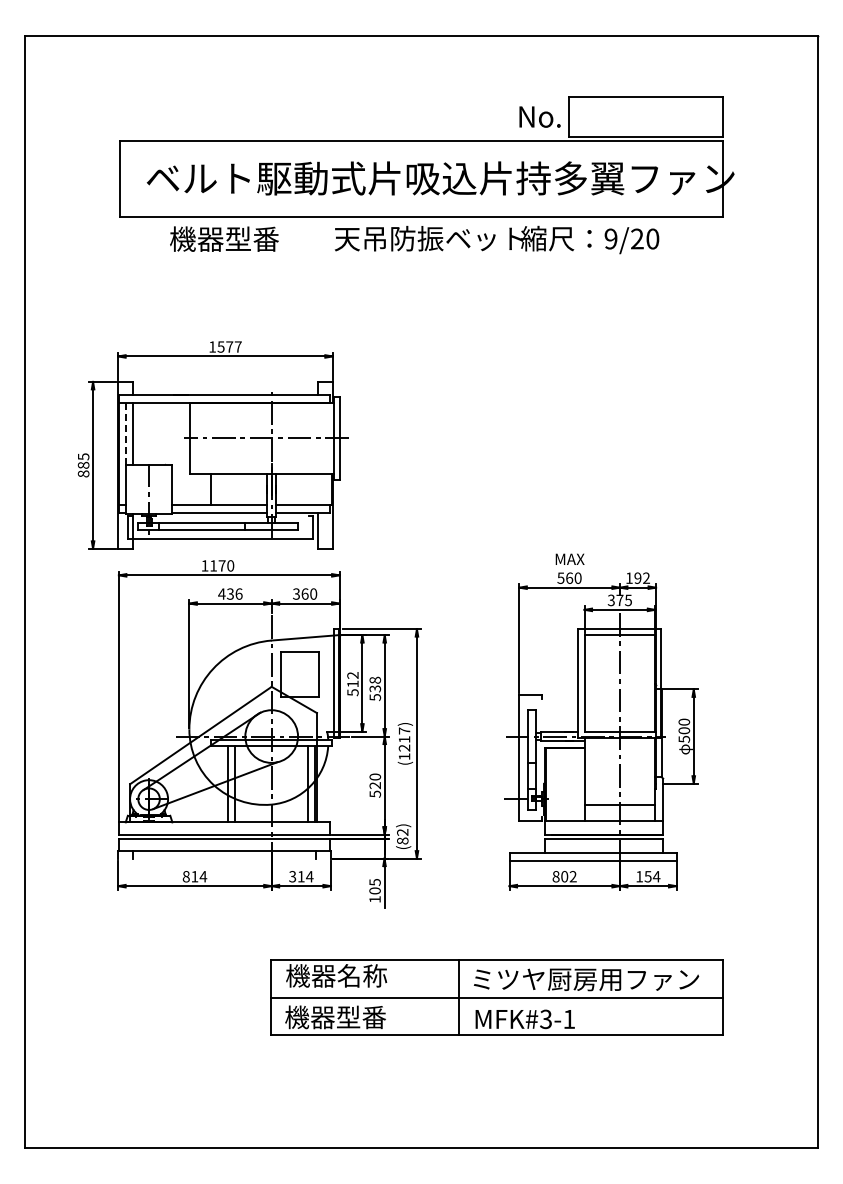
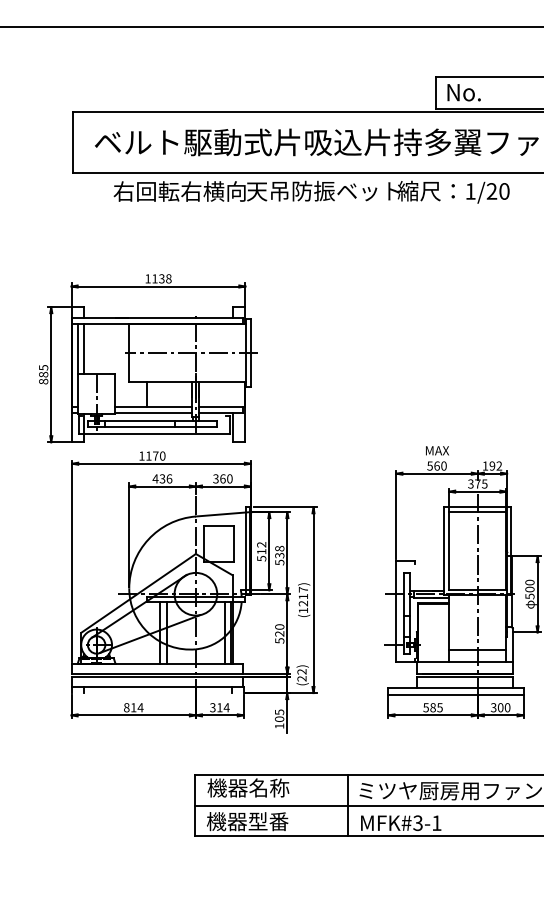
text: (539, 116) -> (463, 92), moved
text: (251, 238) -> (179, 191), 機器型番 -> 右回転右横向
text: (610, 238) -> (470, 191), 9/20 -> 1/20
text: (229, 346) -> (161, 278), 1577 -> 1138
line: (126, 433) -> (78, 348), dashed -> solid
text: (402, 840) -> (301, 678), (82) -> (22)
text: (564, 876) -> (432, 707), 802 -> 585
text: (648, 876) -> (500, 707), 154 -> 300

